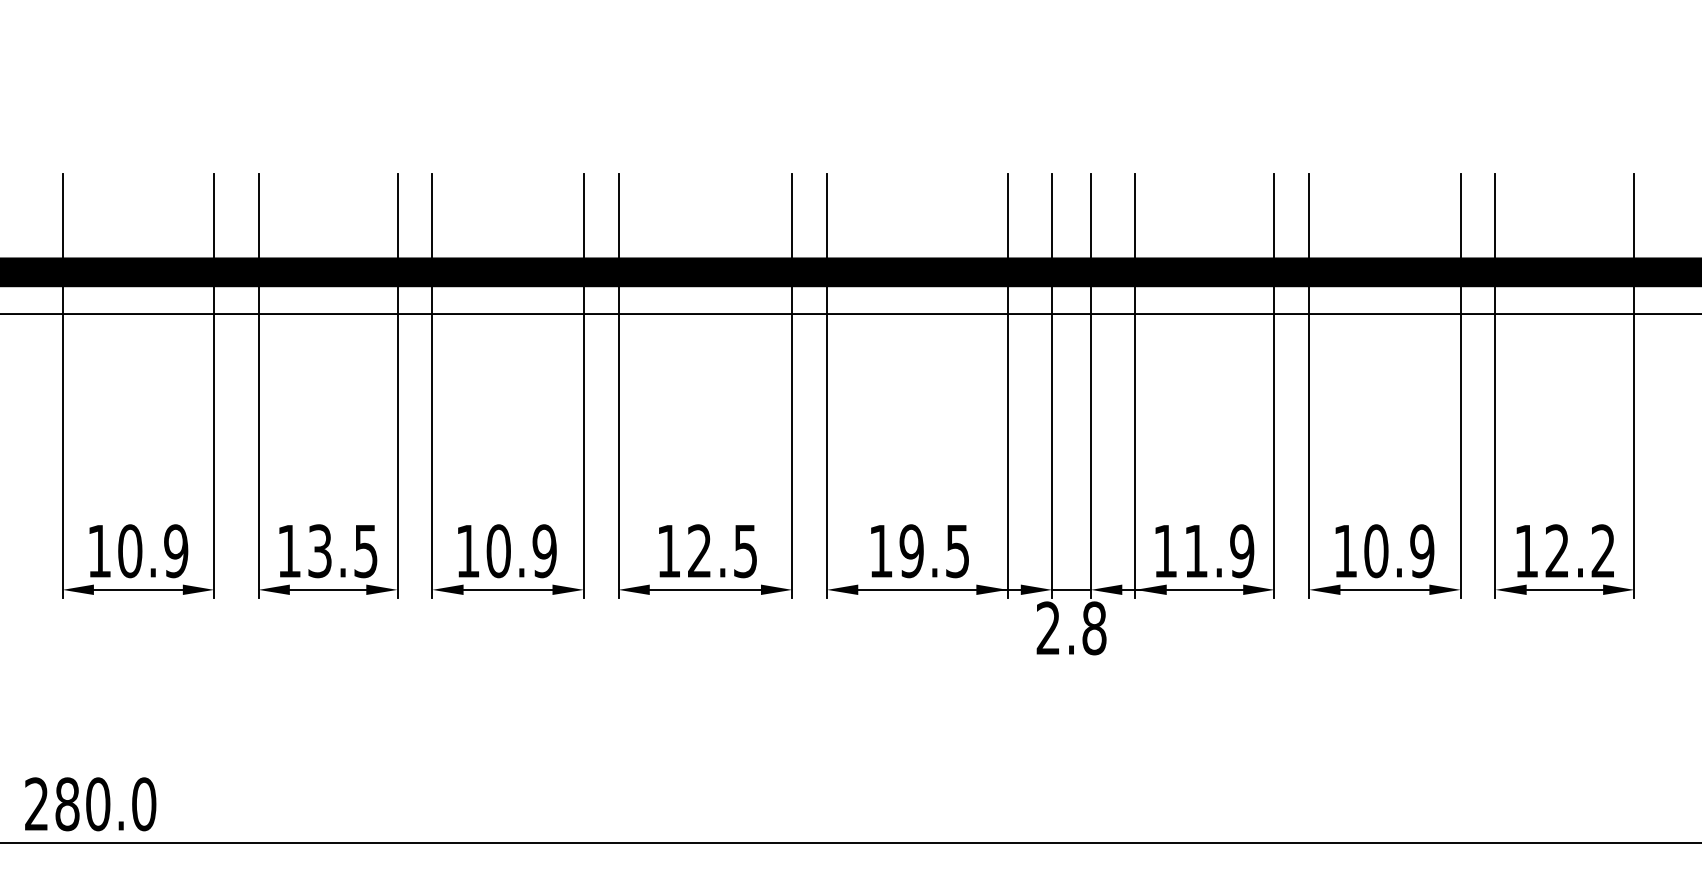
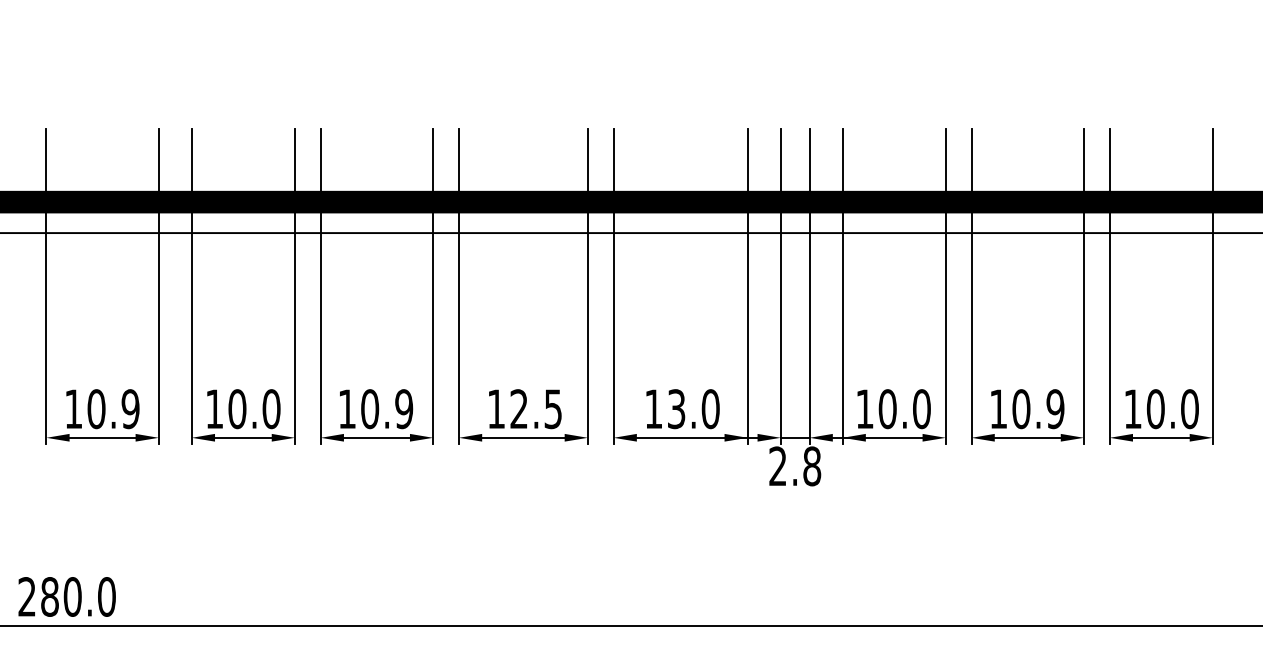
text: (343, 551) -> (254, 409), 13.5 -> 10.0
text: (934, 551) -> (693, 409), 19.5 -> 13.0
text: (1219, 551) -> (905, 409), 11.9 -> 10.0
text: (1580, 551) -> (1172, 409), 12.2 -> 10.0

